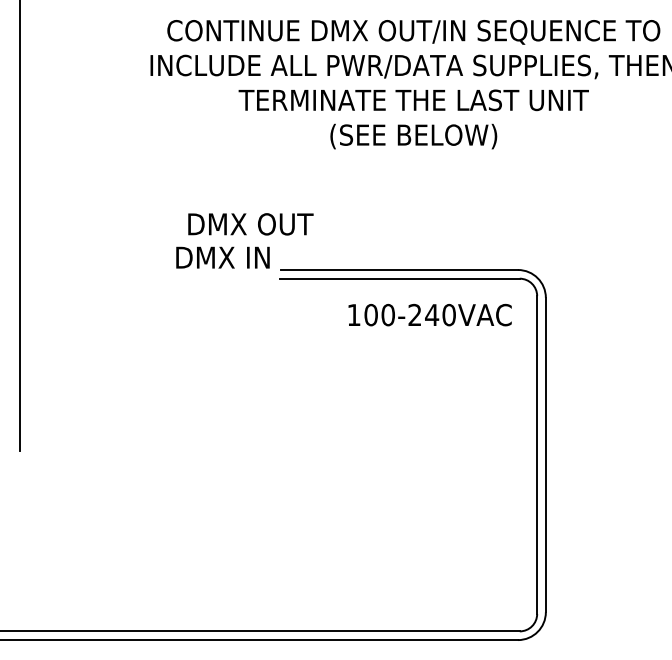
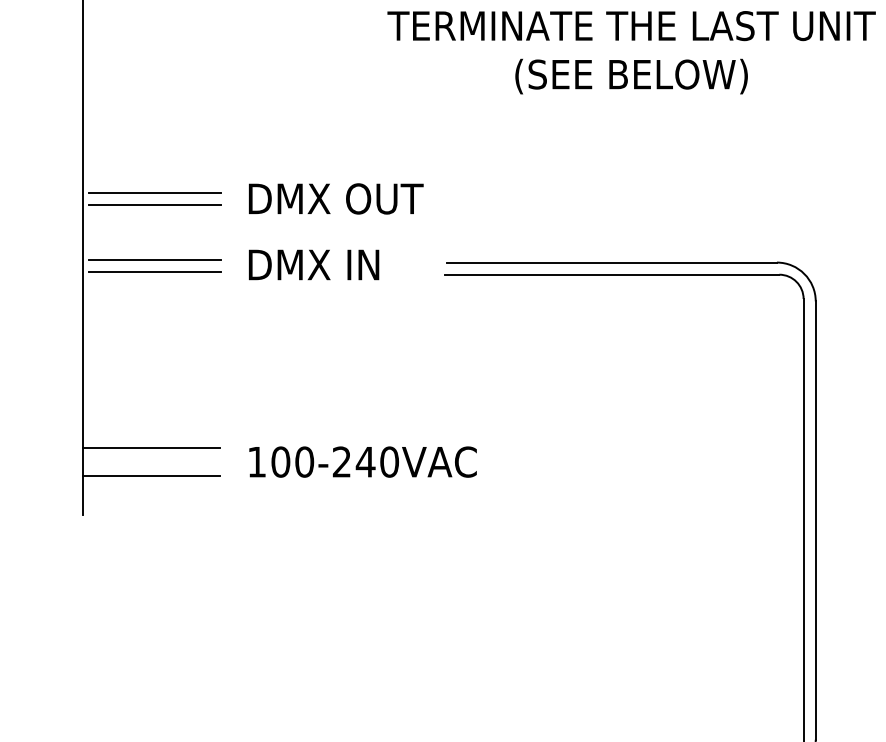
line: (71, 219) -> (154, 192), added
text: (250, 224) -> (335, 199), moved
line: (71, 228) -> (154, 204), added
text: (222, 257) -> (313, 264), moved
line: (71, 268) -> (154, 260), added
line: (71, 276) -> (154, 271), added
text: (429, 314) -> (362, 461), moved
line: (69, 402) -> (151, 447), added
line: (69, 423) -> (151, 476), added

